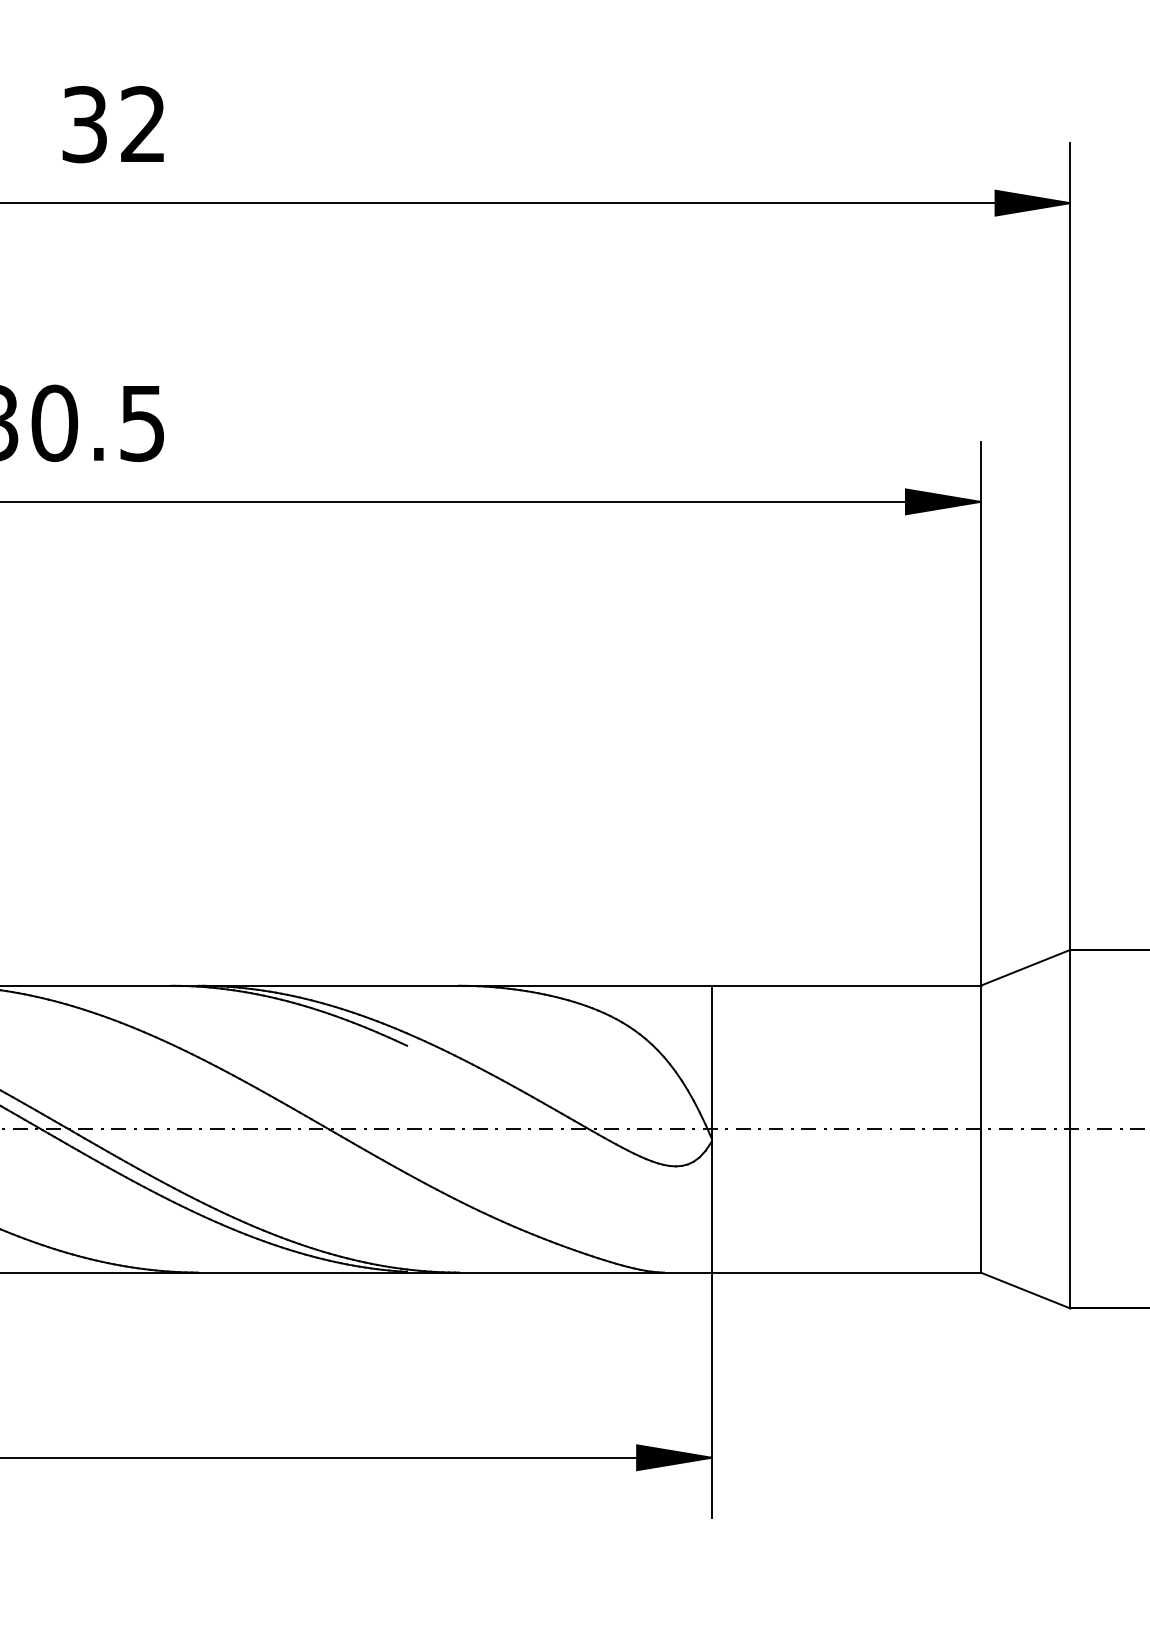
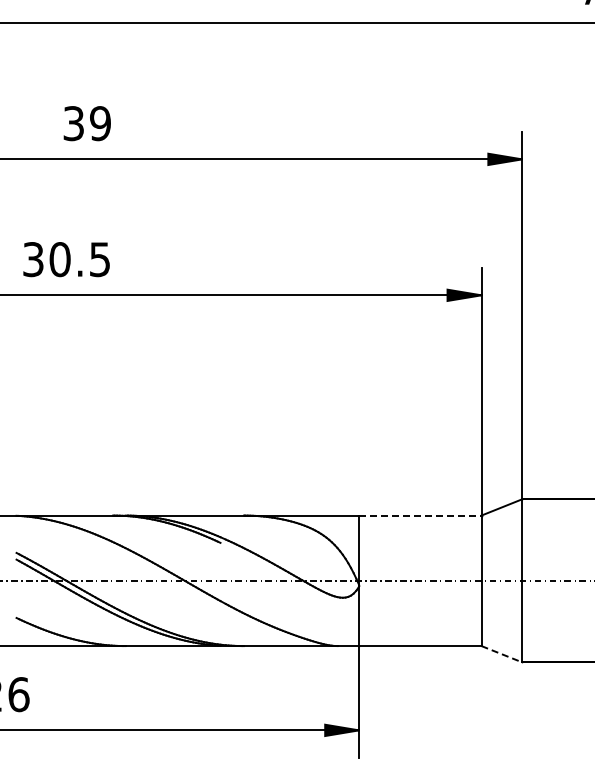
text: (143, 124) -> (100, 123), 32 -> 39
line: (846, 985) -> (420, 515), solid -> dashed
line: (1024, 1291) -> (501, 654), solid -> dashed

